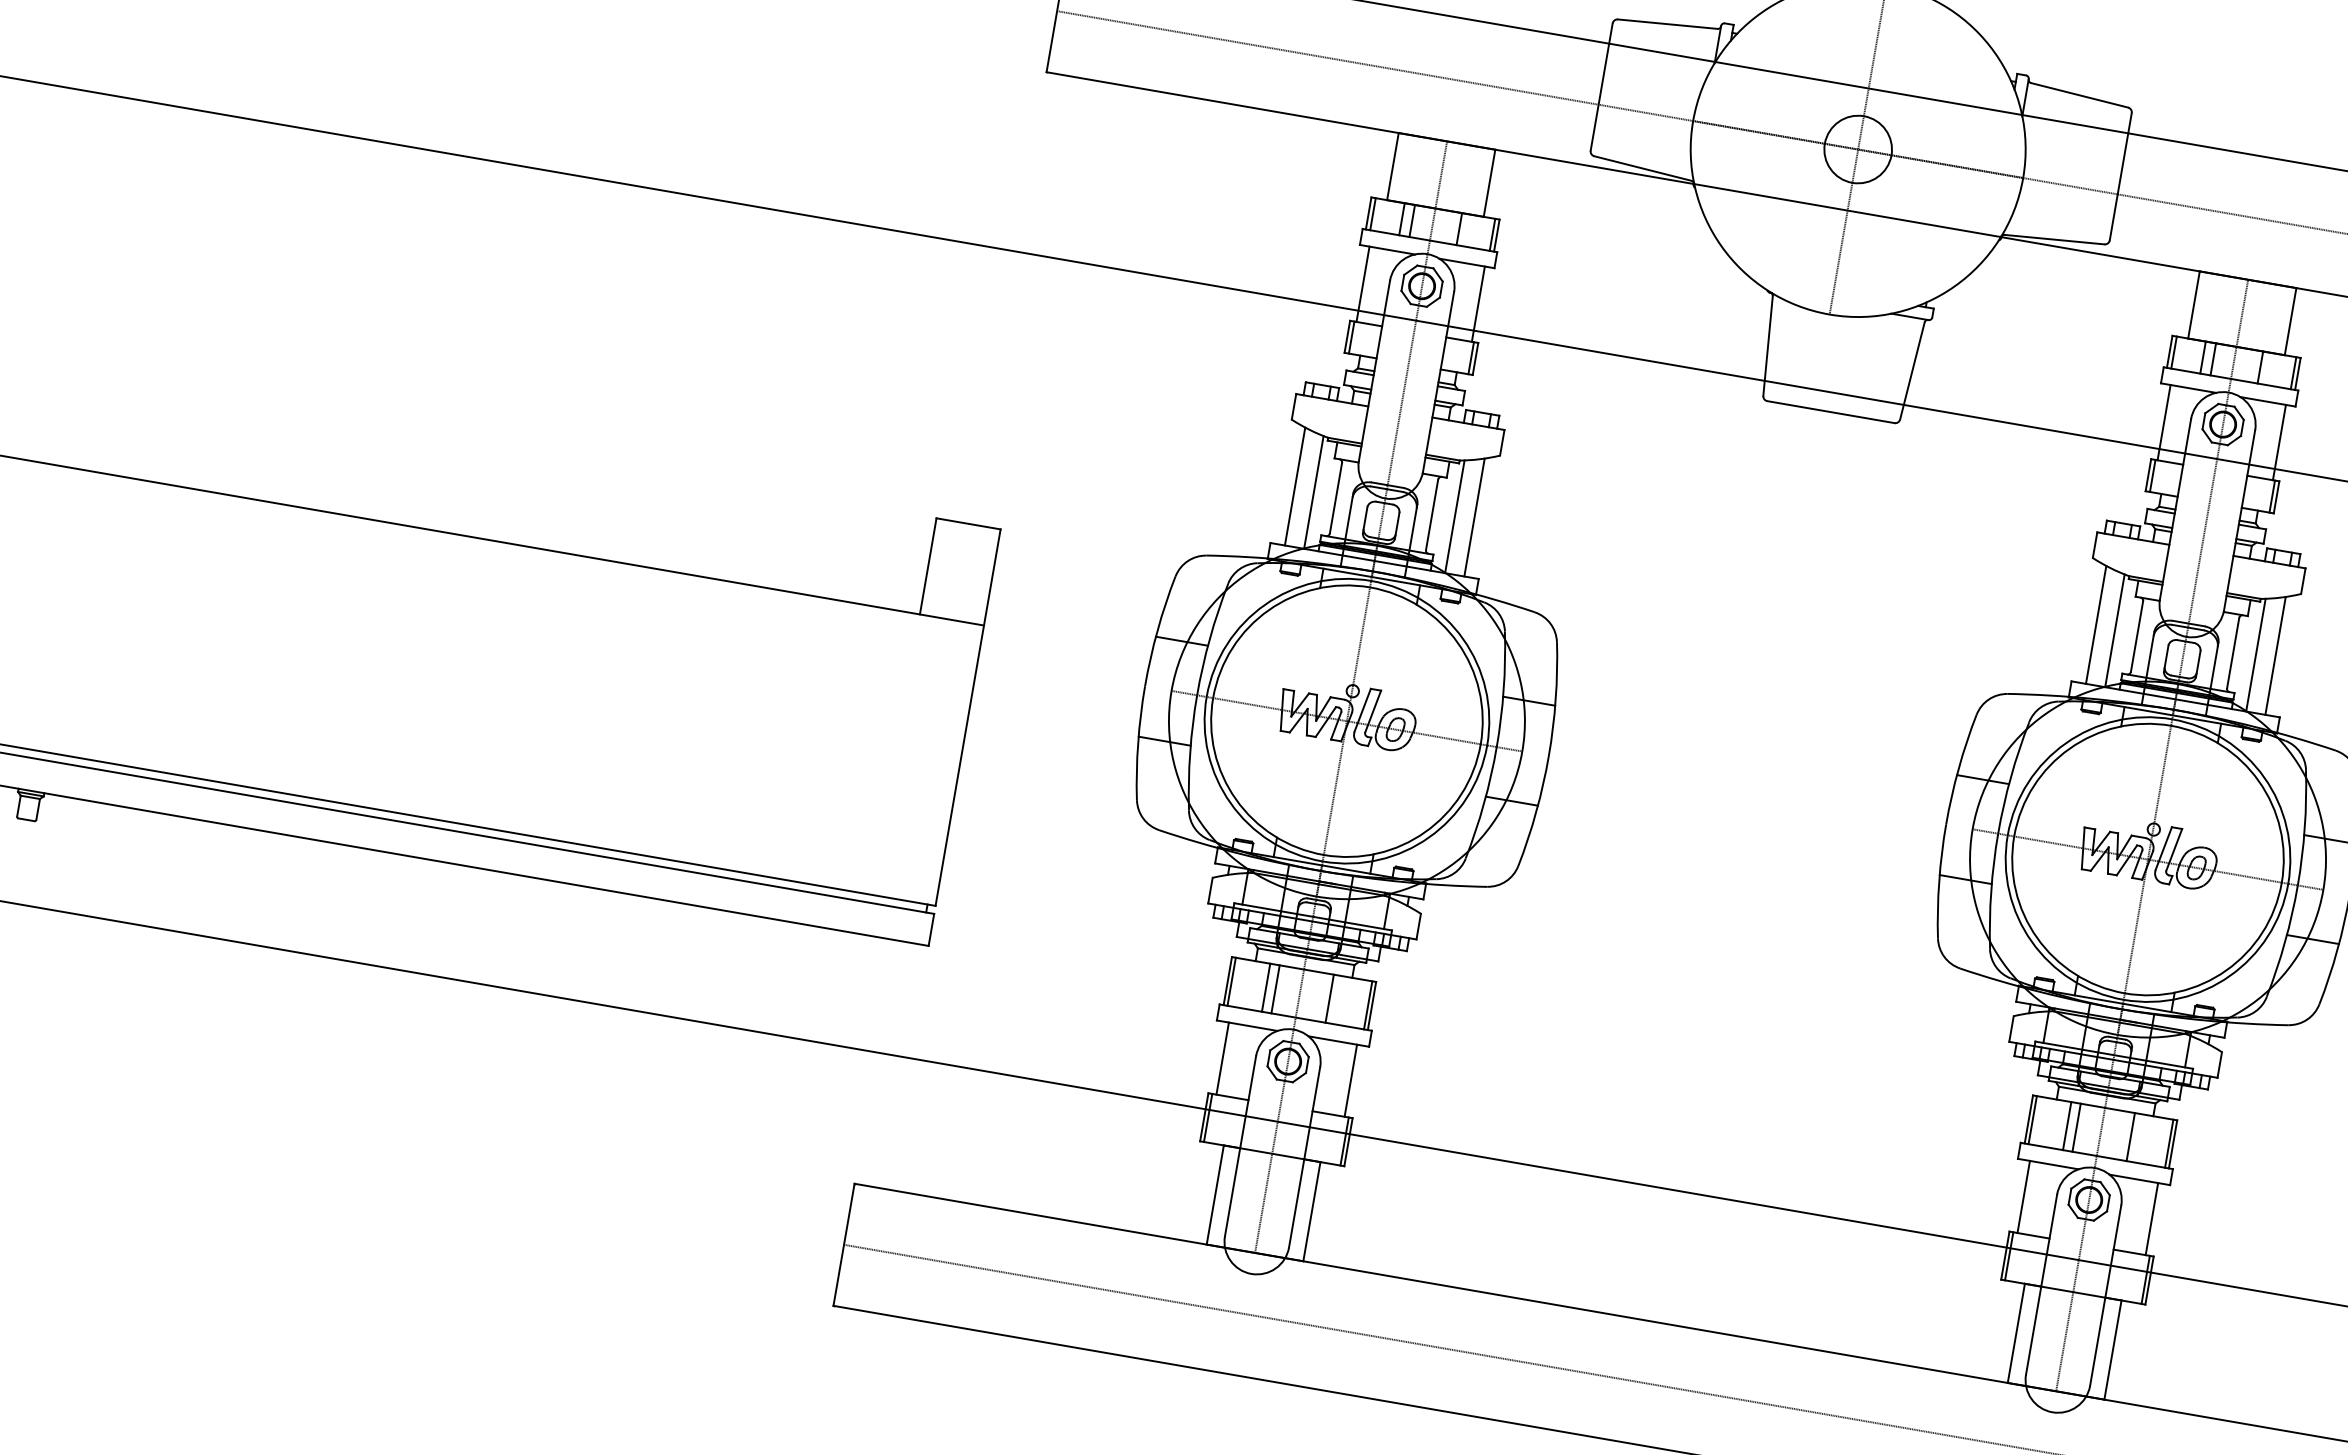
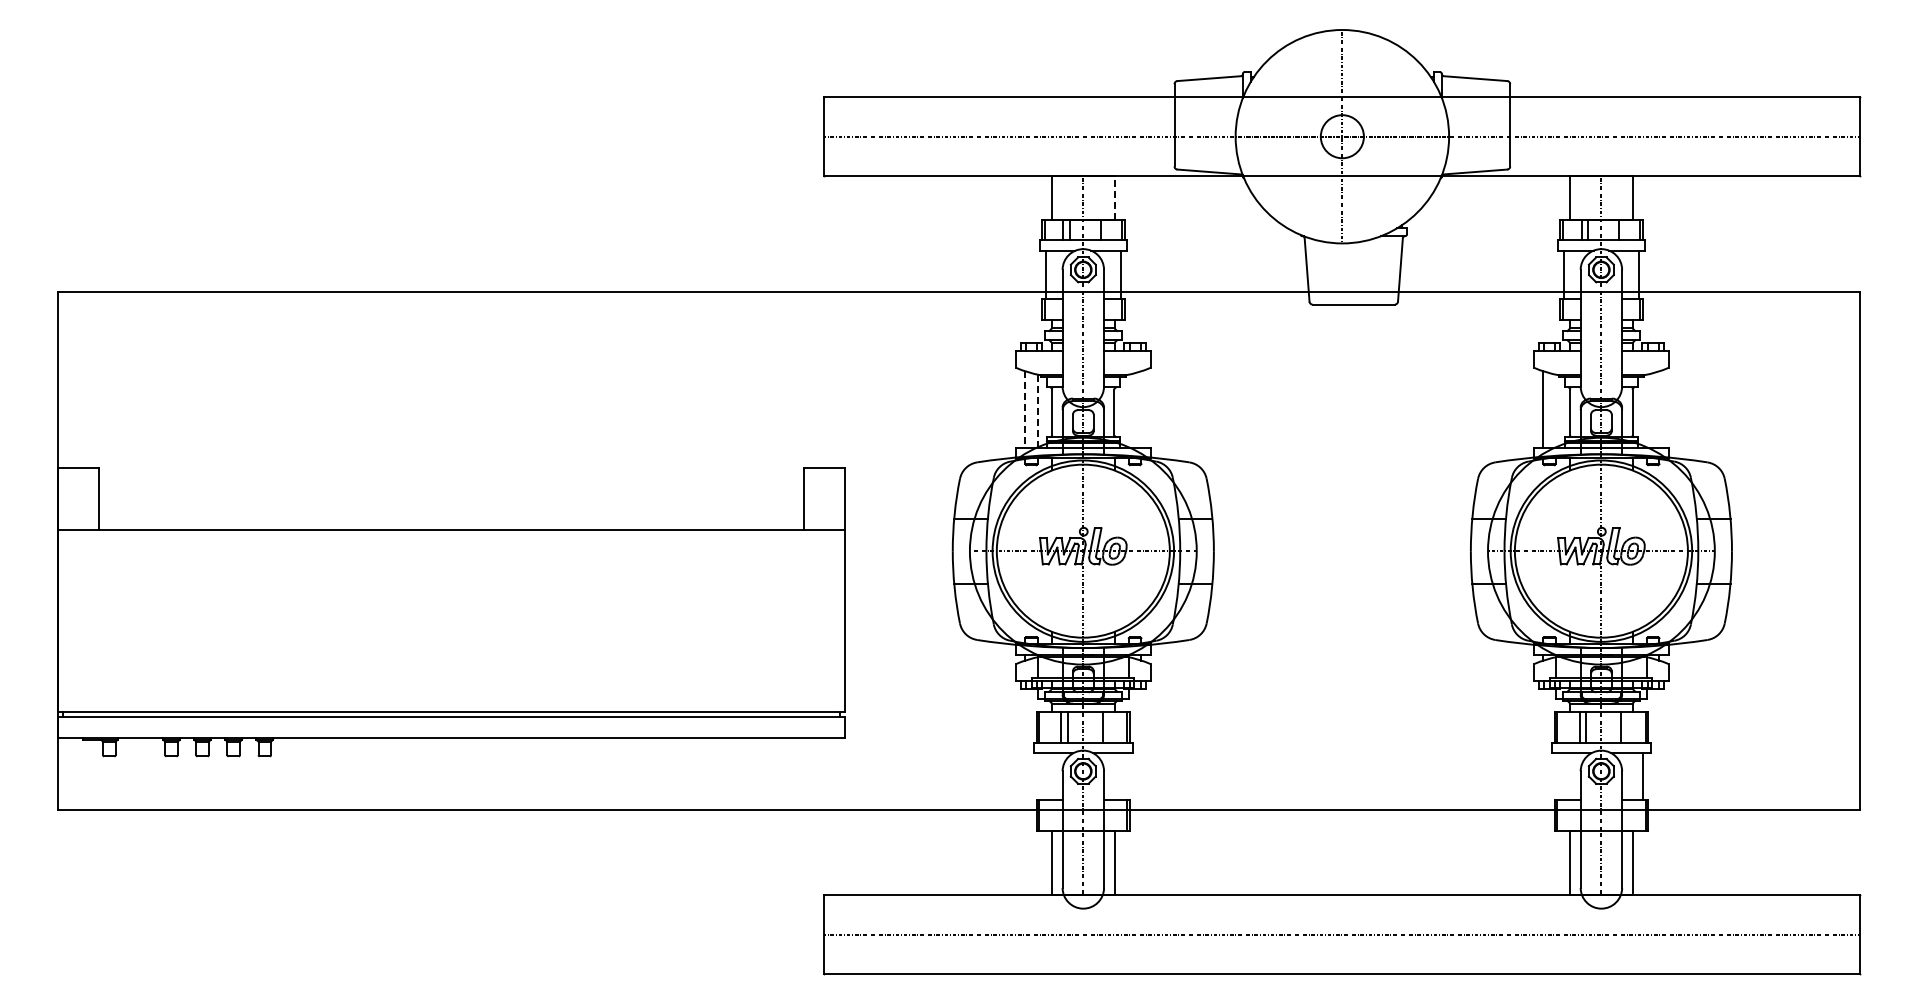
line: (1489, 182) -> (1114, 197), solid -> dashed
line: (1295, 486) -> (1025, 409), solid -> dashed
line: (1313, 492) -> (1037, 411), solid -> dashed
line: (1454, 515) -> (1128, 410), removed
line: (1474, 517) -> (1141, 409), removed
line: (2114, 629) -> (1555, 410), removed
line: (2256, 654) -> (1647, 410), removed
line: (2275, 656) -> (1659, 409), removed
line: (1222, 1058) -> (1041, 776), removed
line: (1350, 1080) -> (1124, 776), removed
line: (2023, 1196) -> (1559, 776), removed

